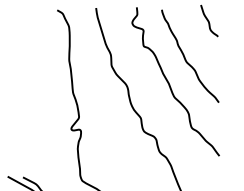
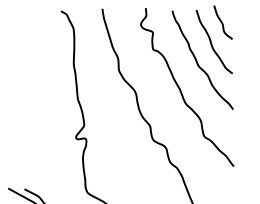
curve: (199, 40) -> (212, 43), added

